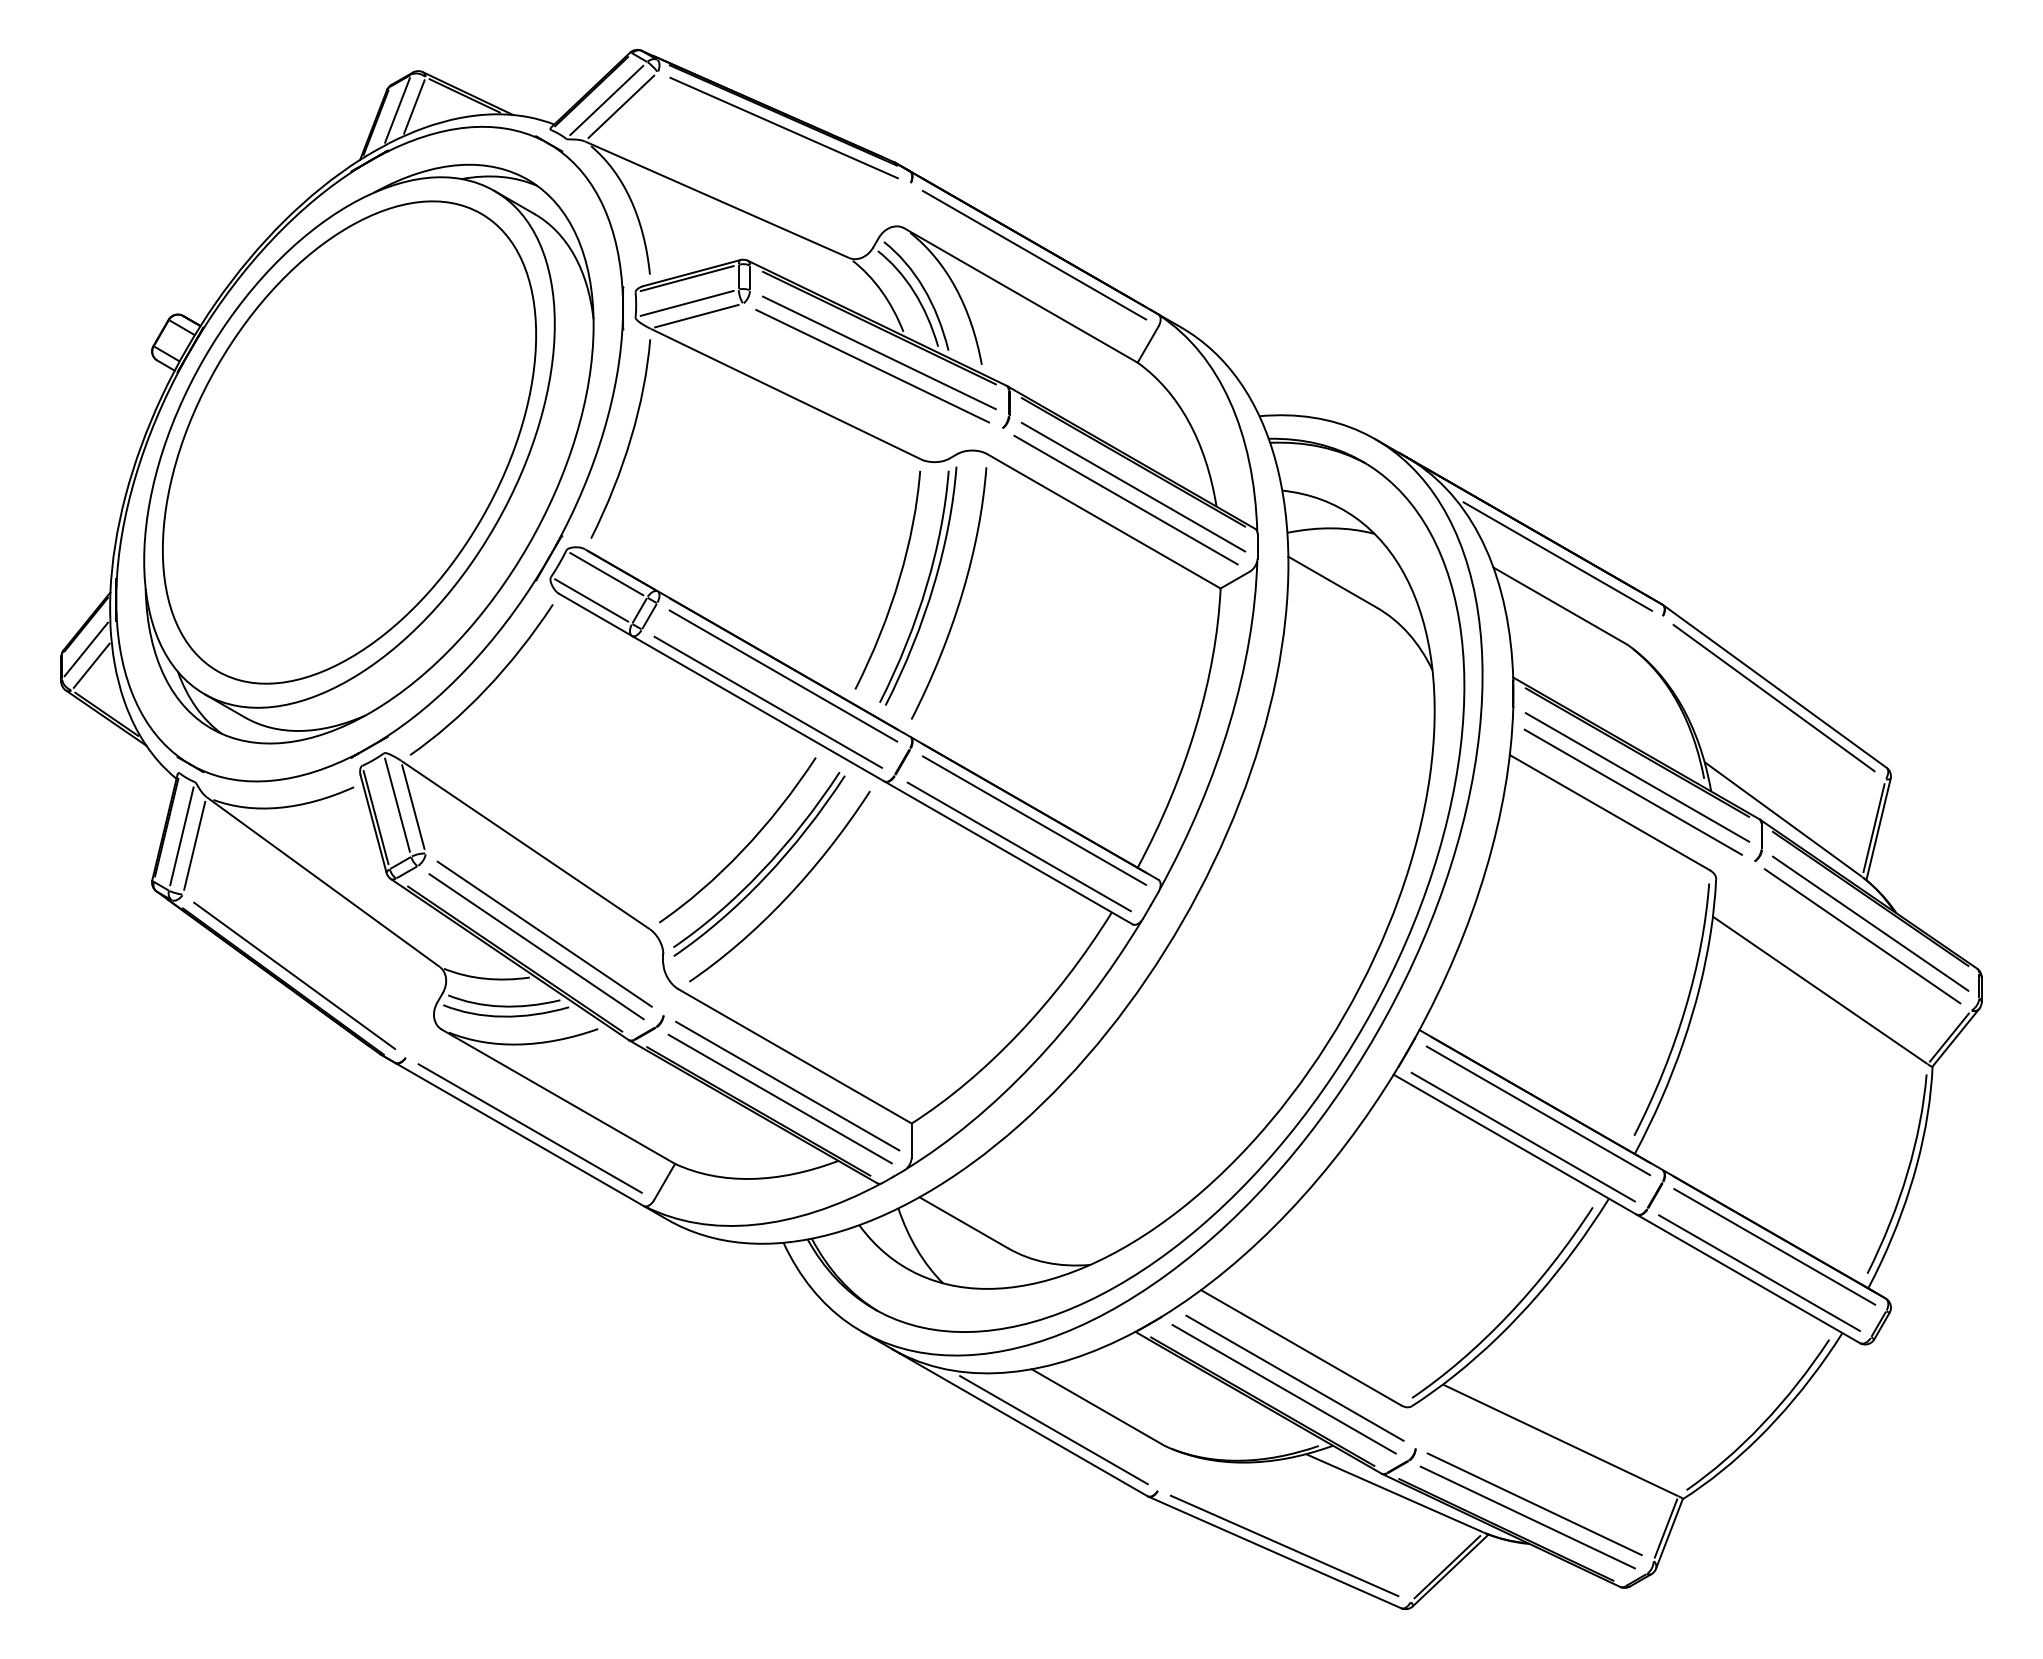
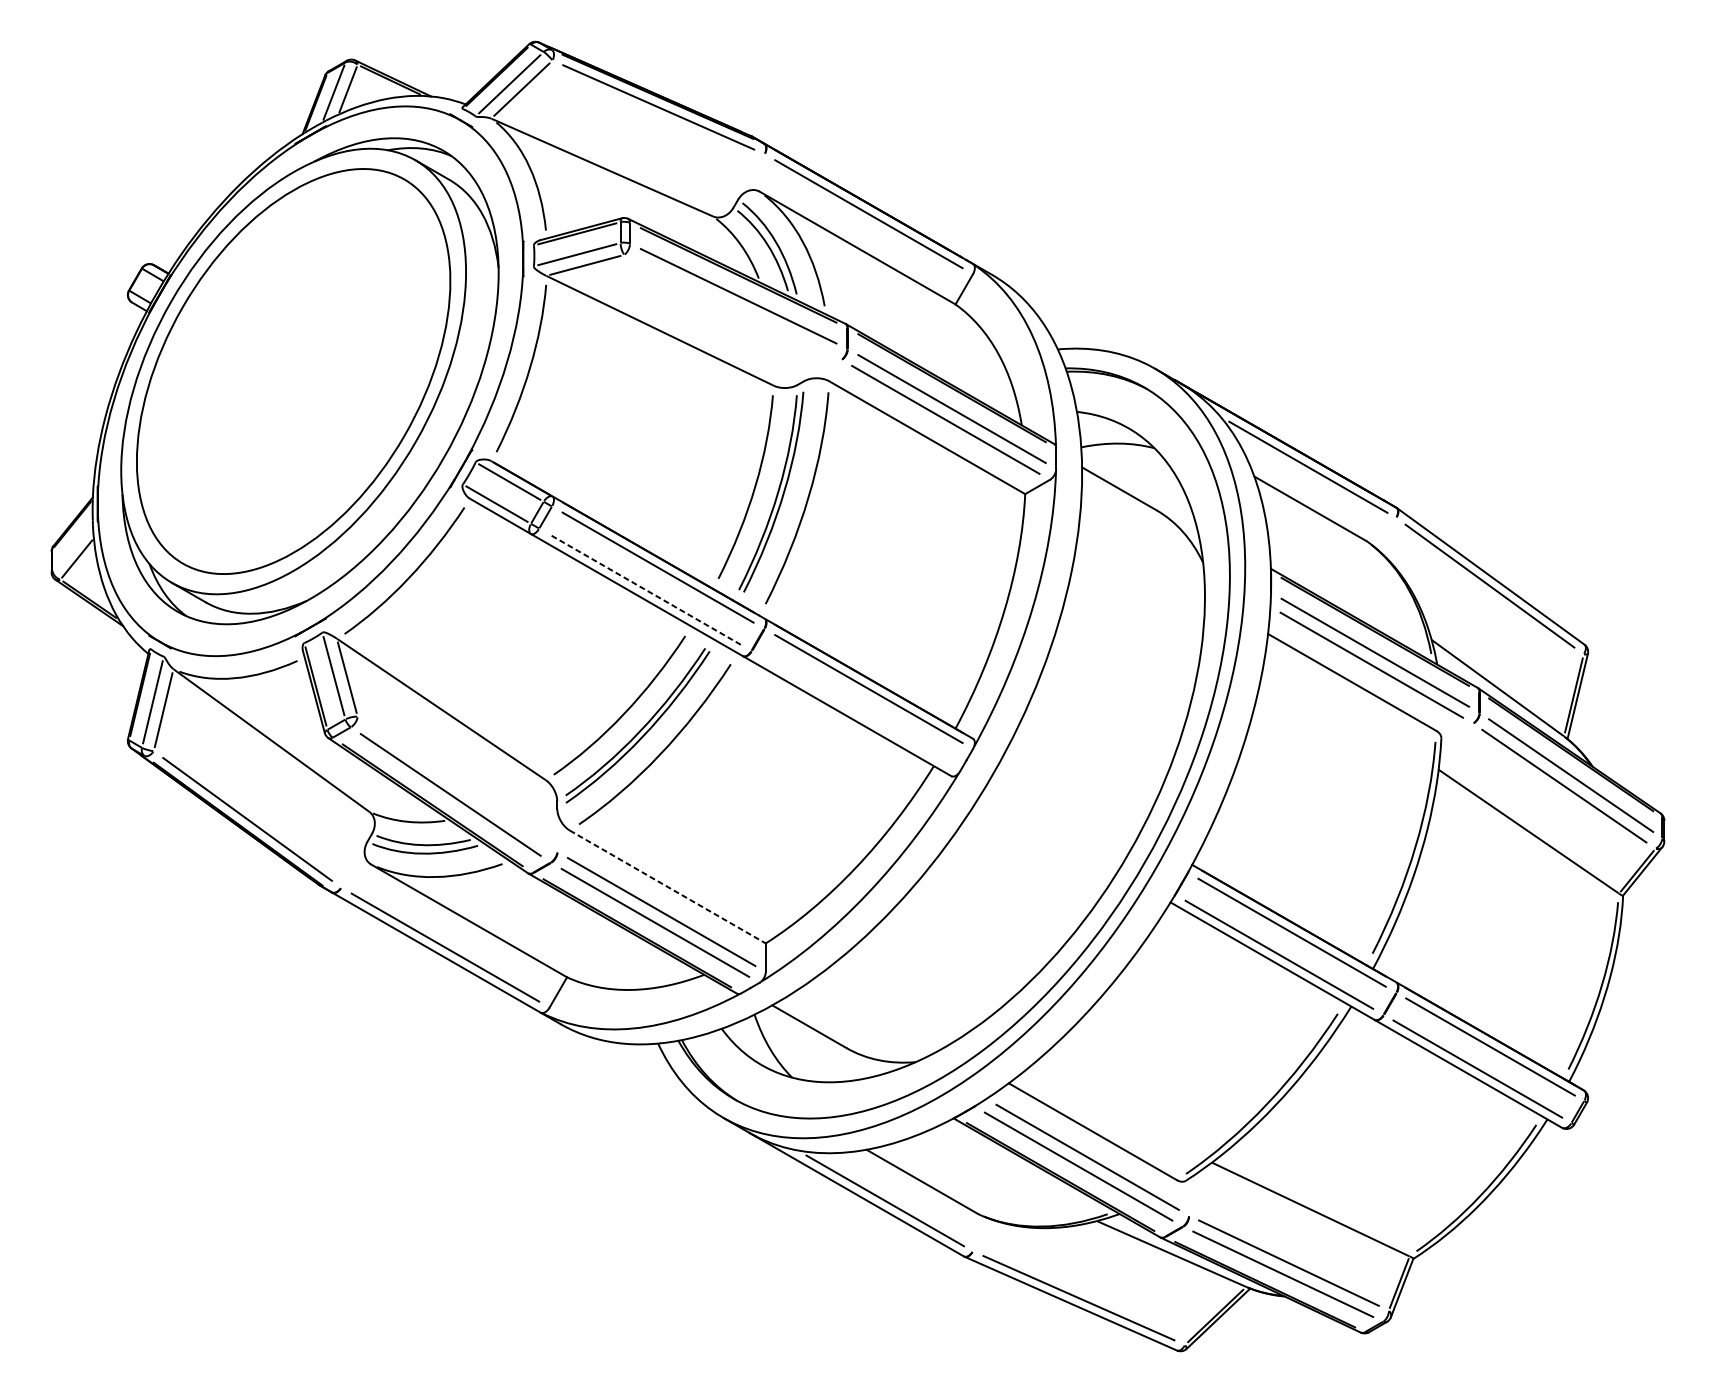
line: (872, 365) -> (732, 306), removed
line: (85, 649) -> (71, 545), removed
line: (767, 702) -> (644, 589), solid -> dashed
line: (1018, 846) -> (855, 710), removed
line: (544, 933) -> (457, 783), removed
line: (795, 1056) -> (668, 887), solid -> dashed

